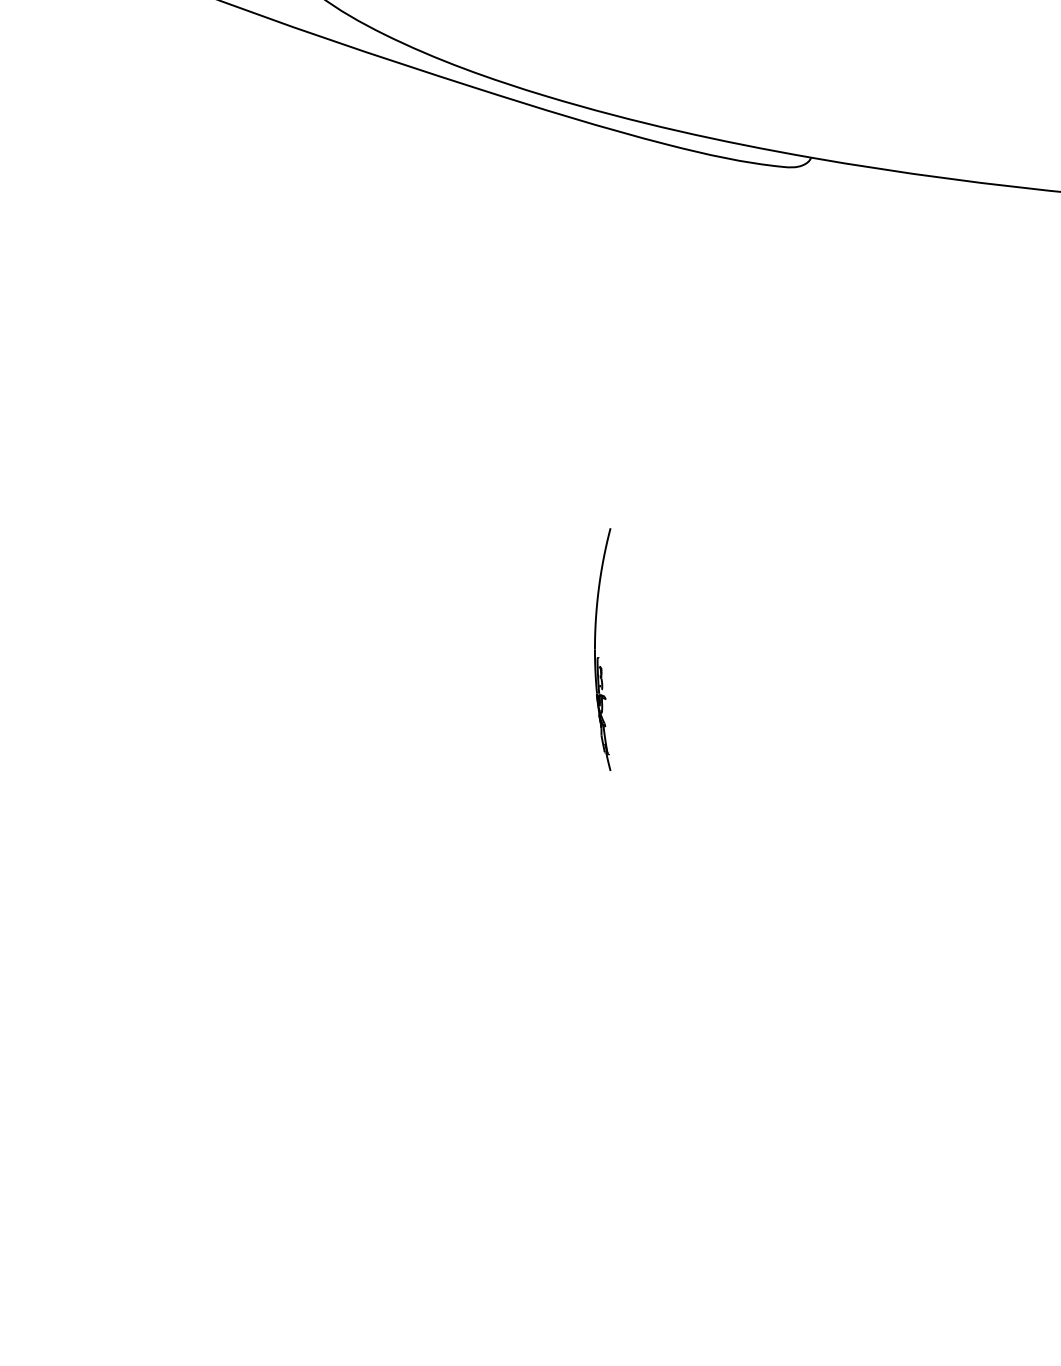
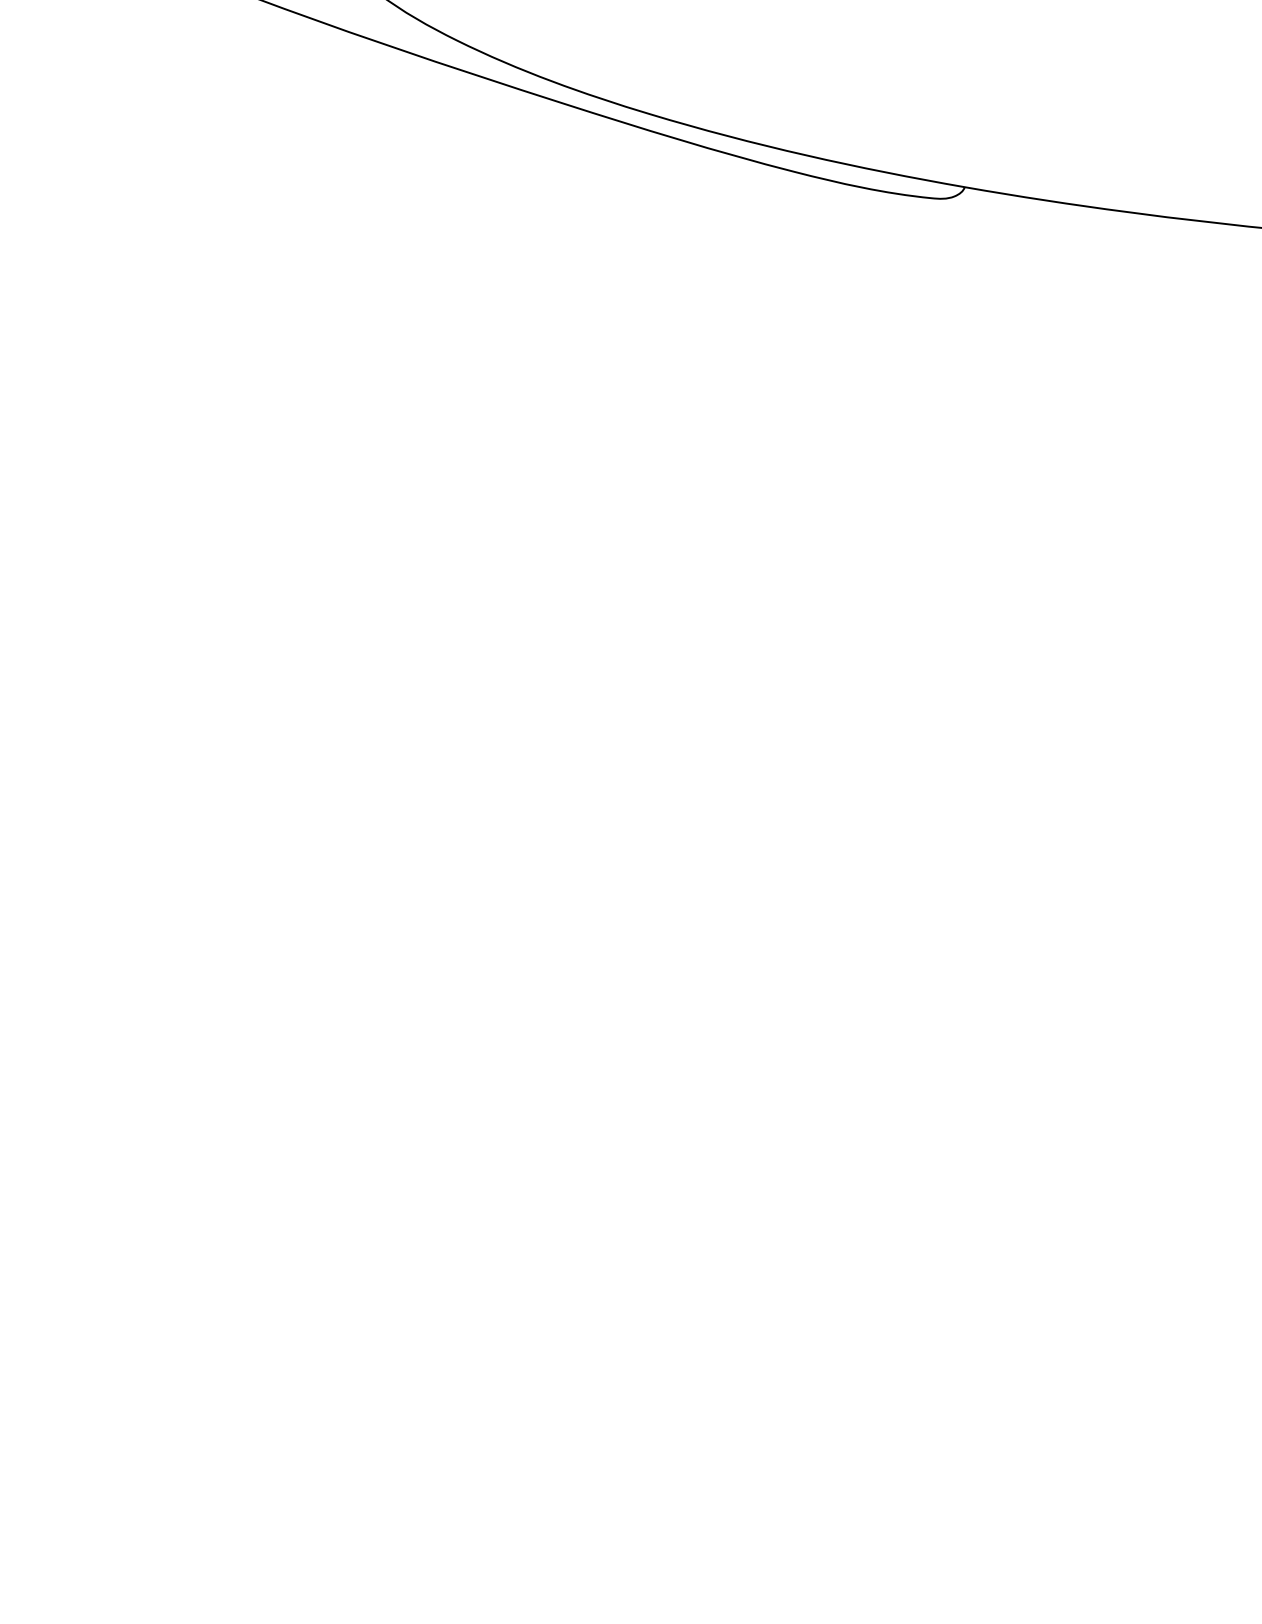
part: (595, 648) -> (708, 771), removed

